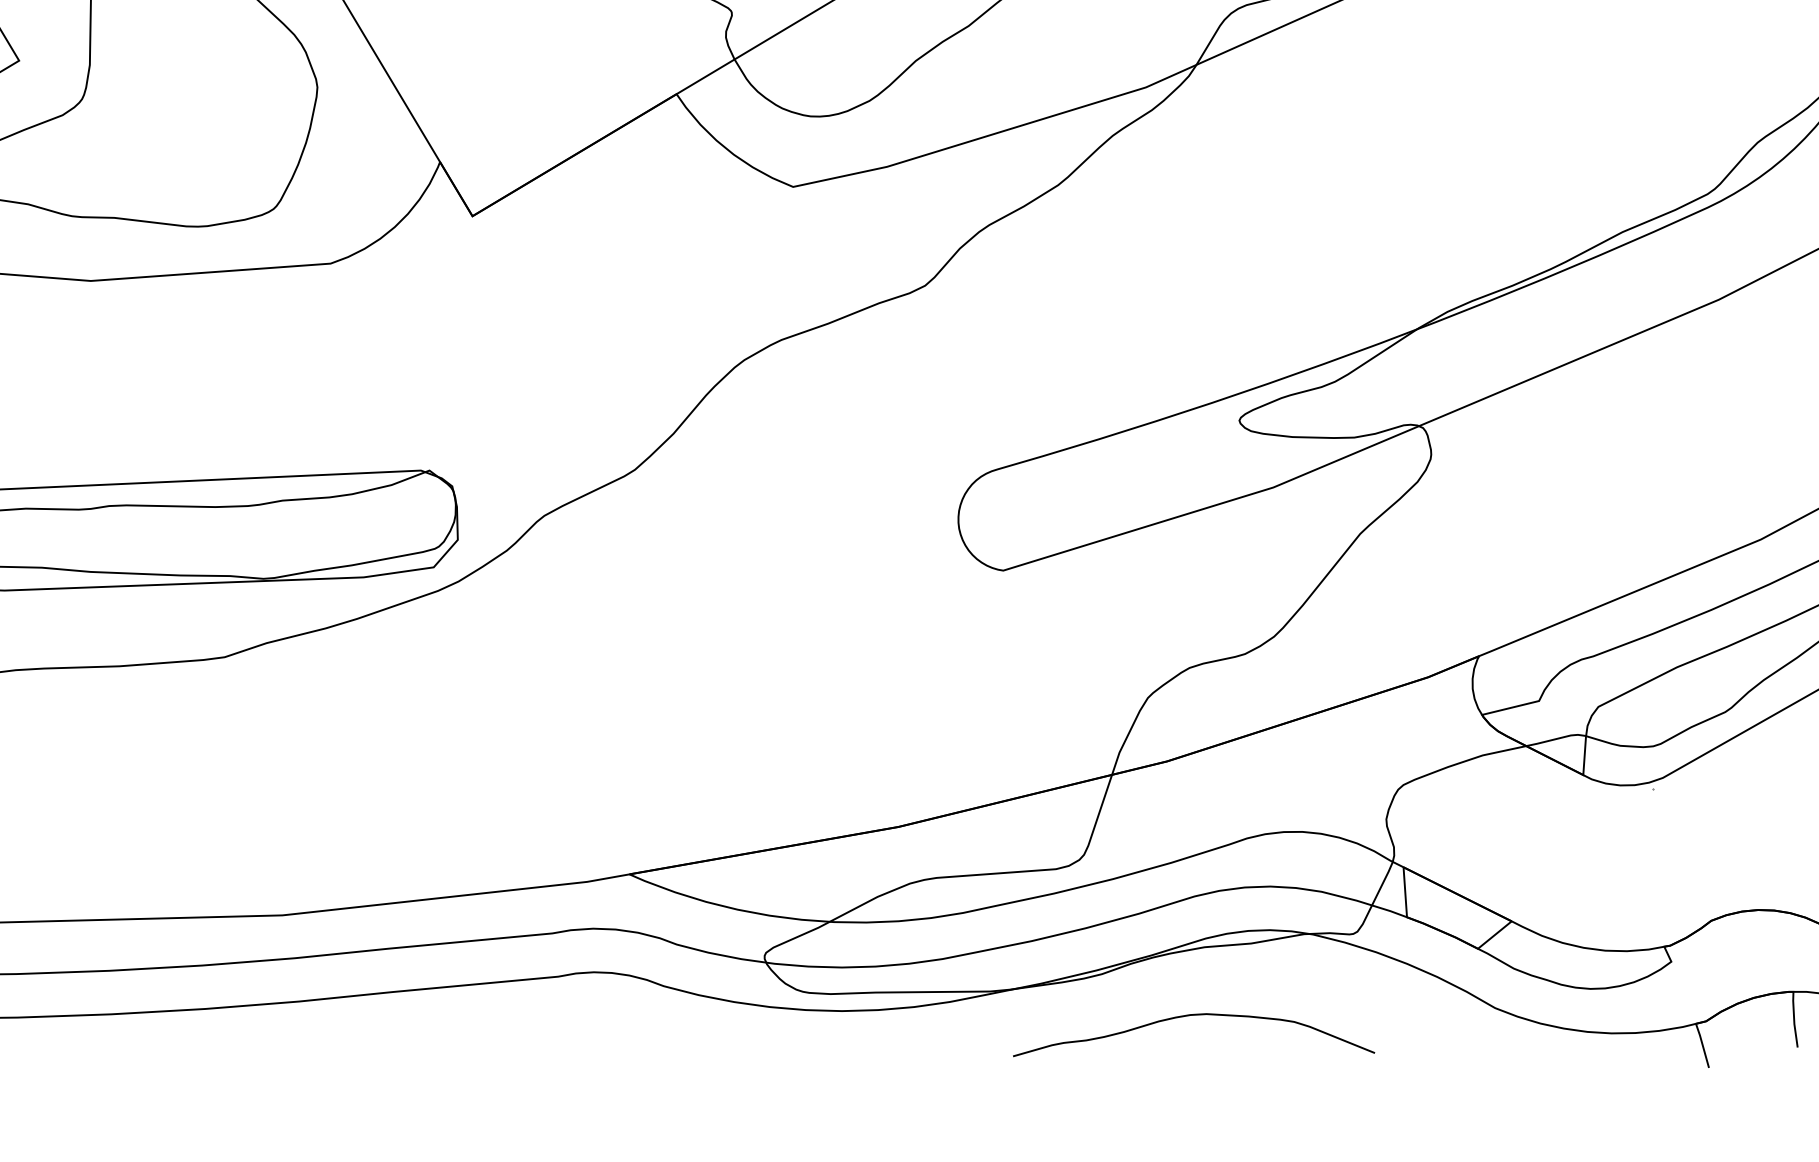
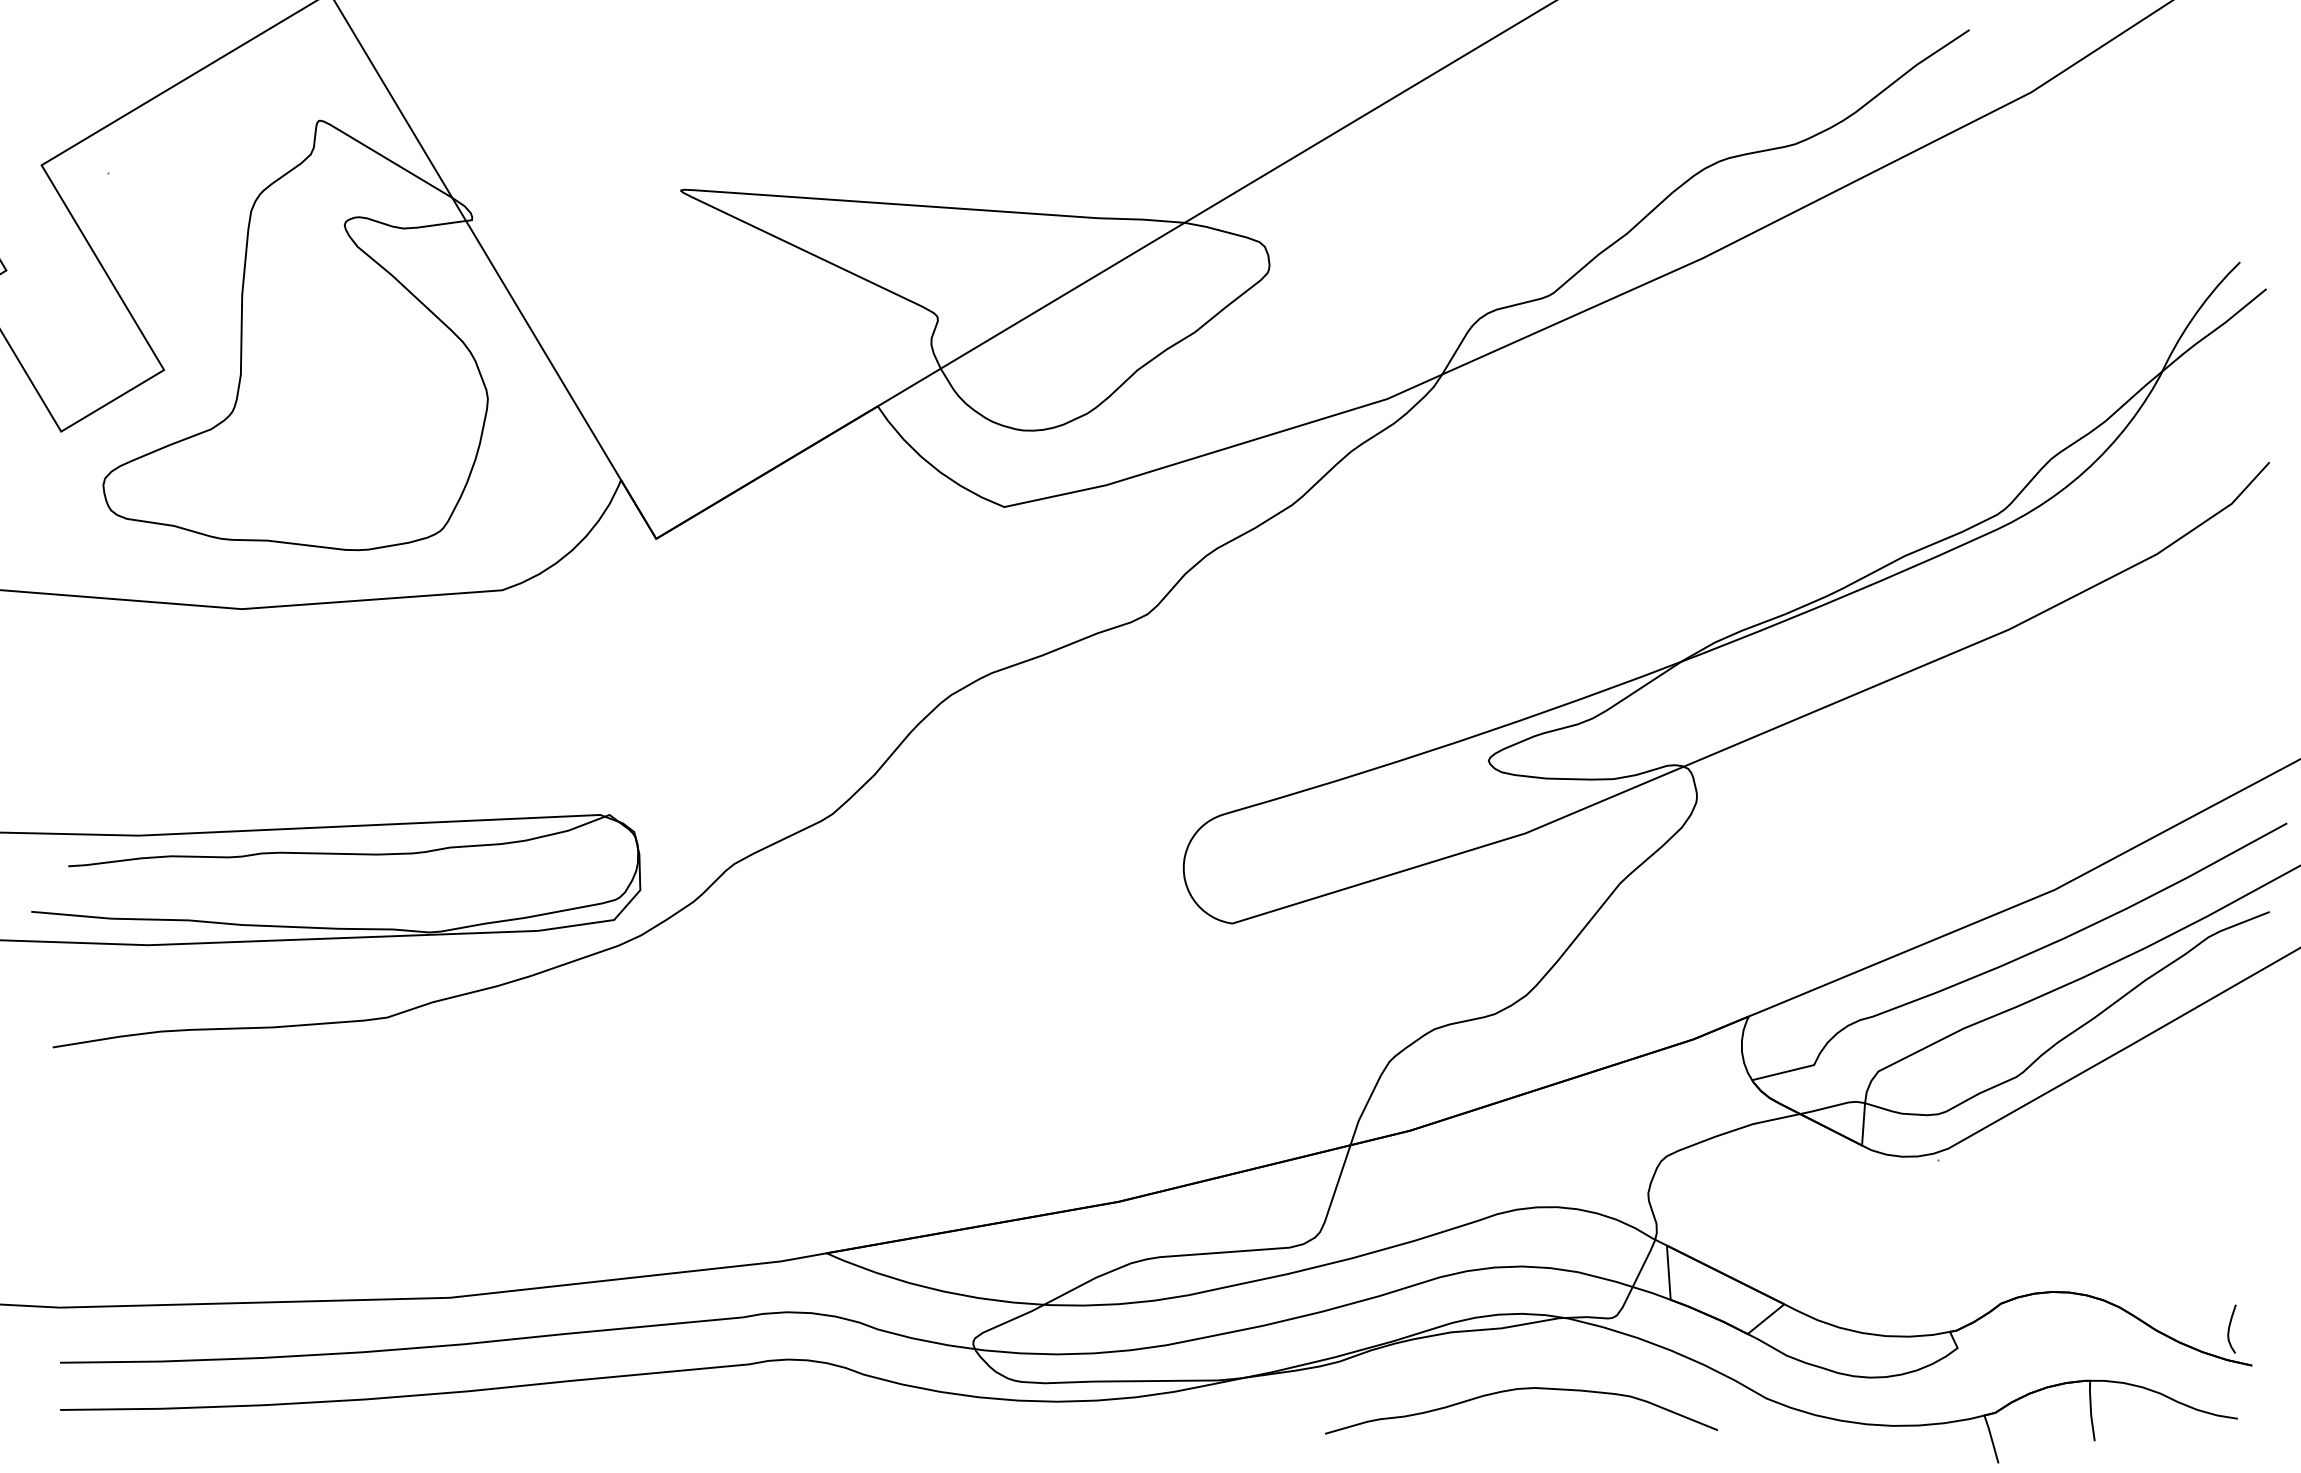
curve: (1189, 1016) -> (1516, 1390), moved

